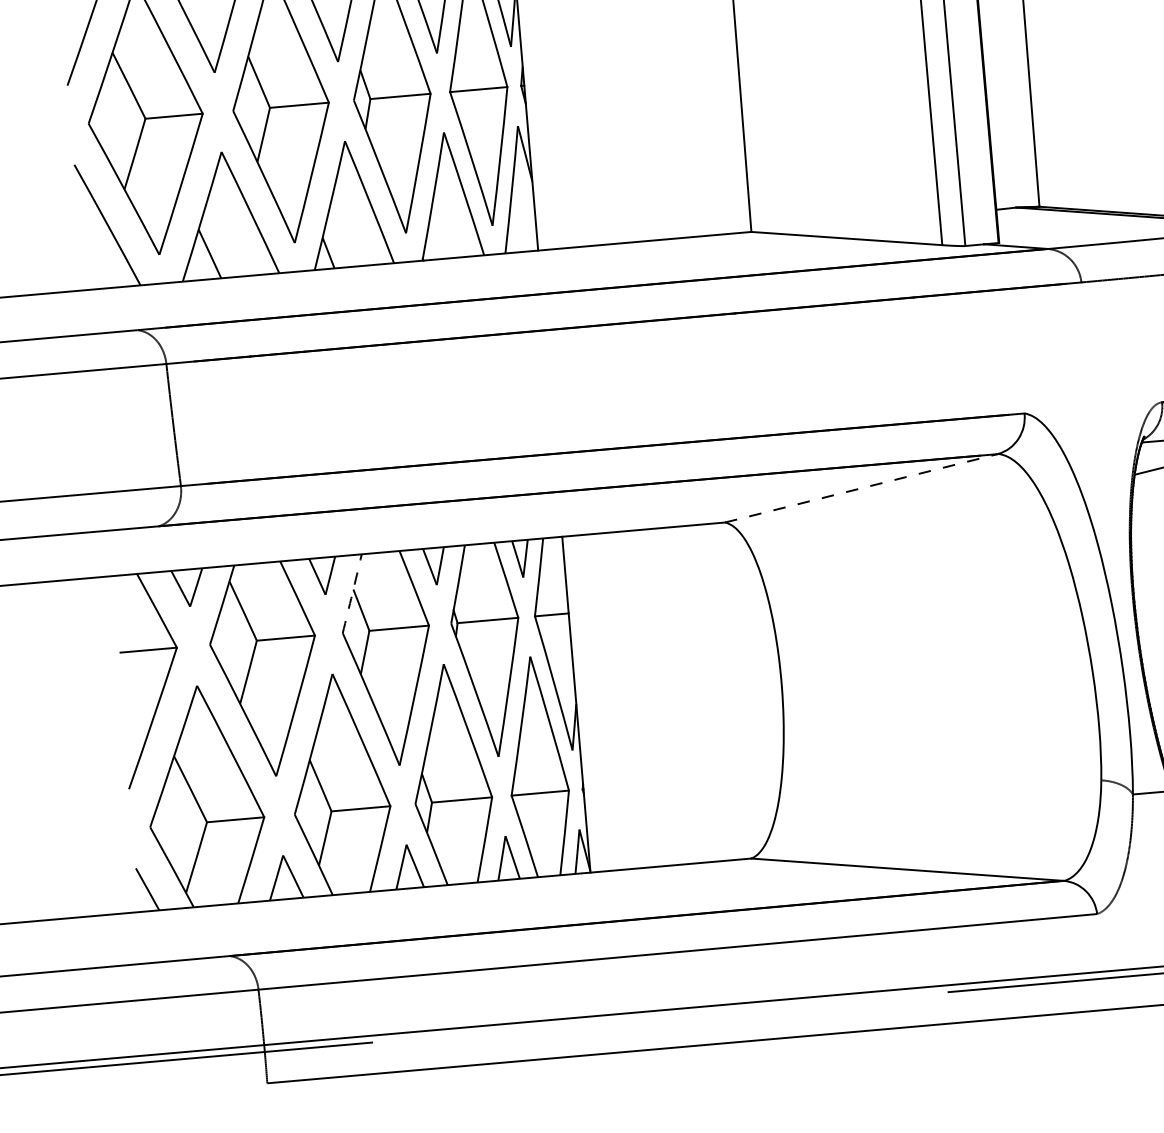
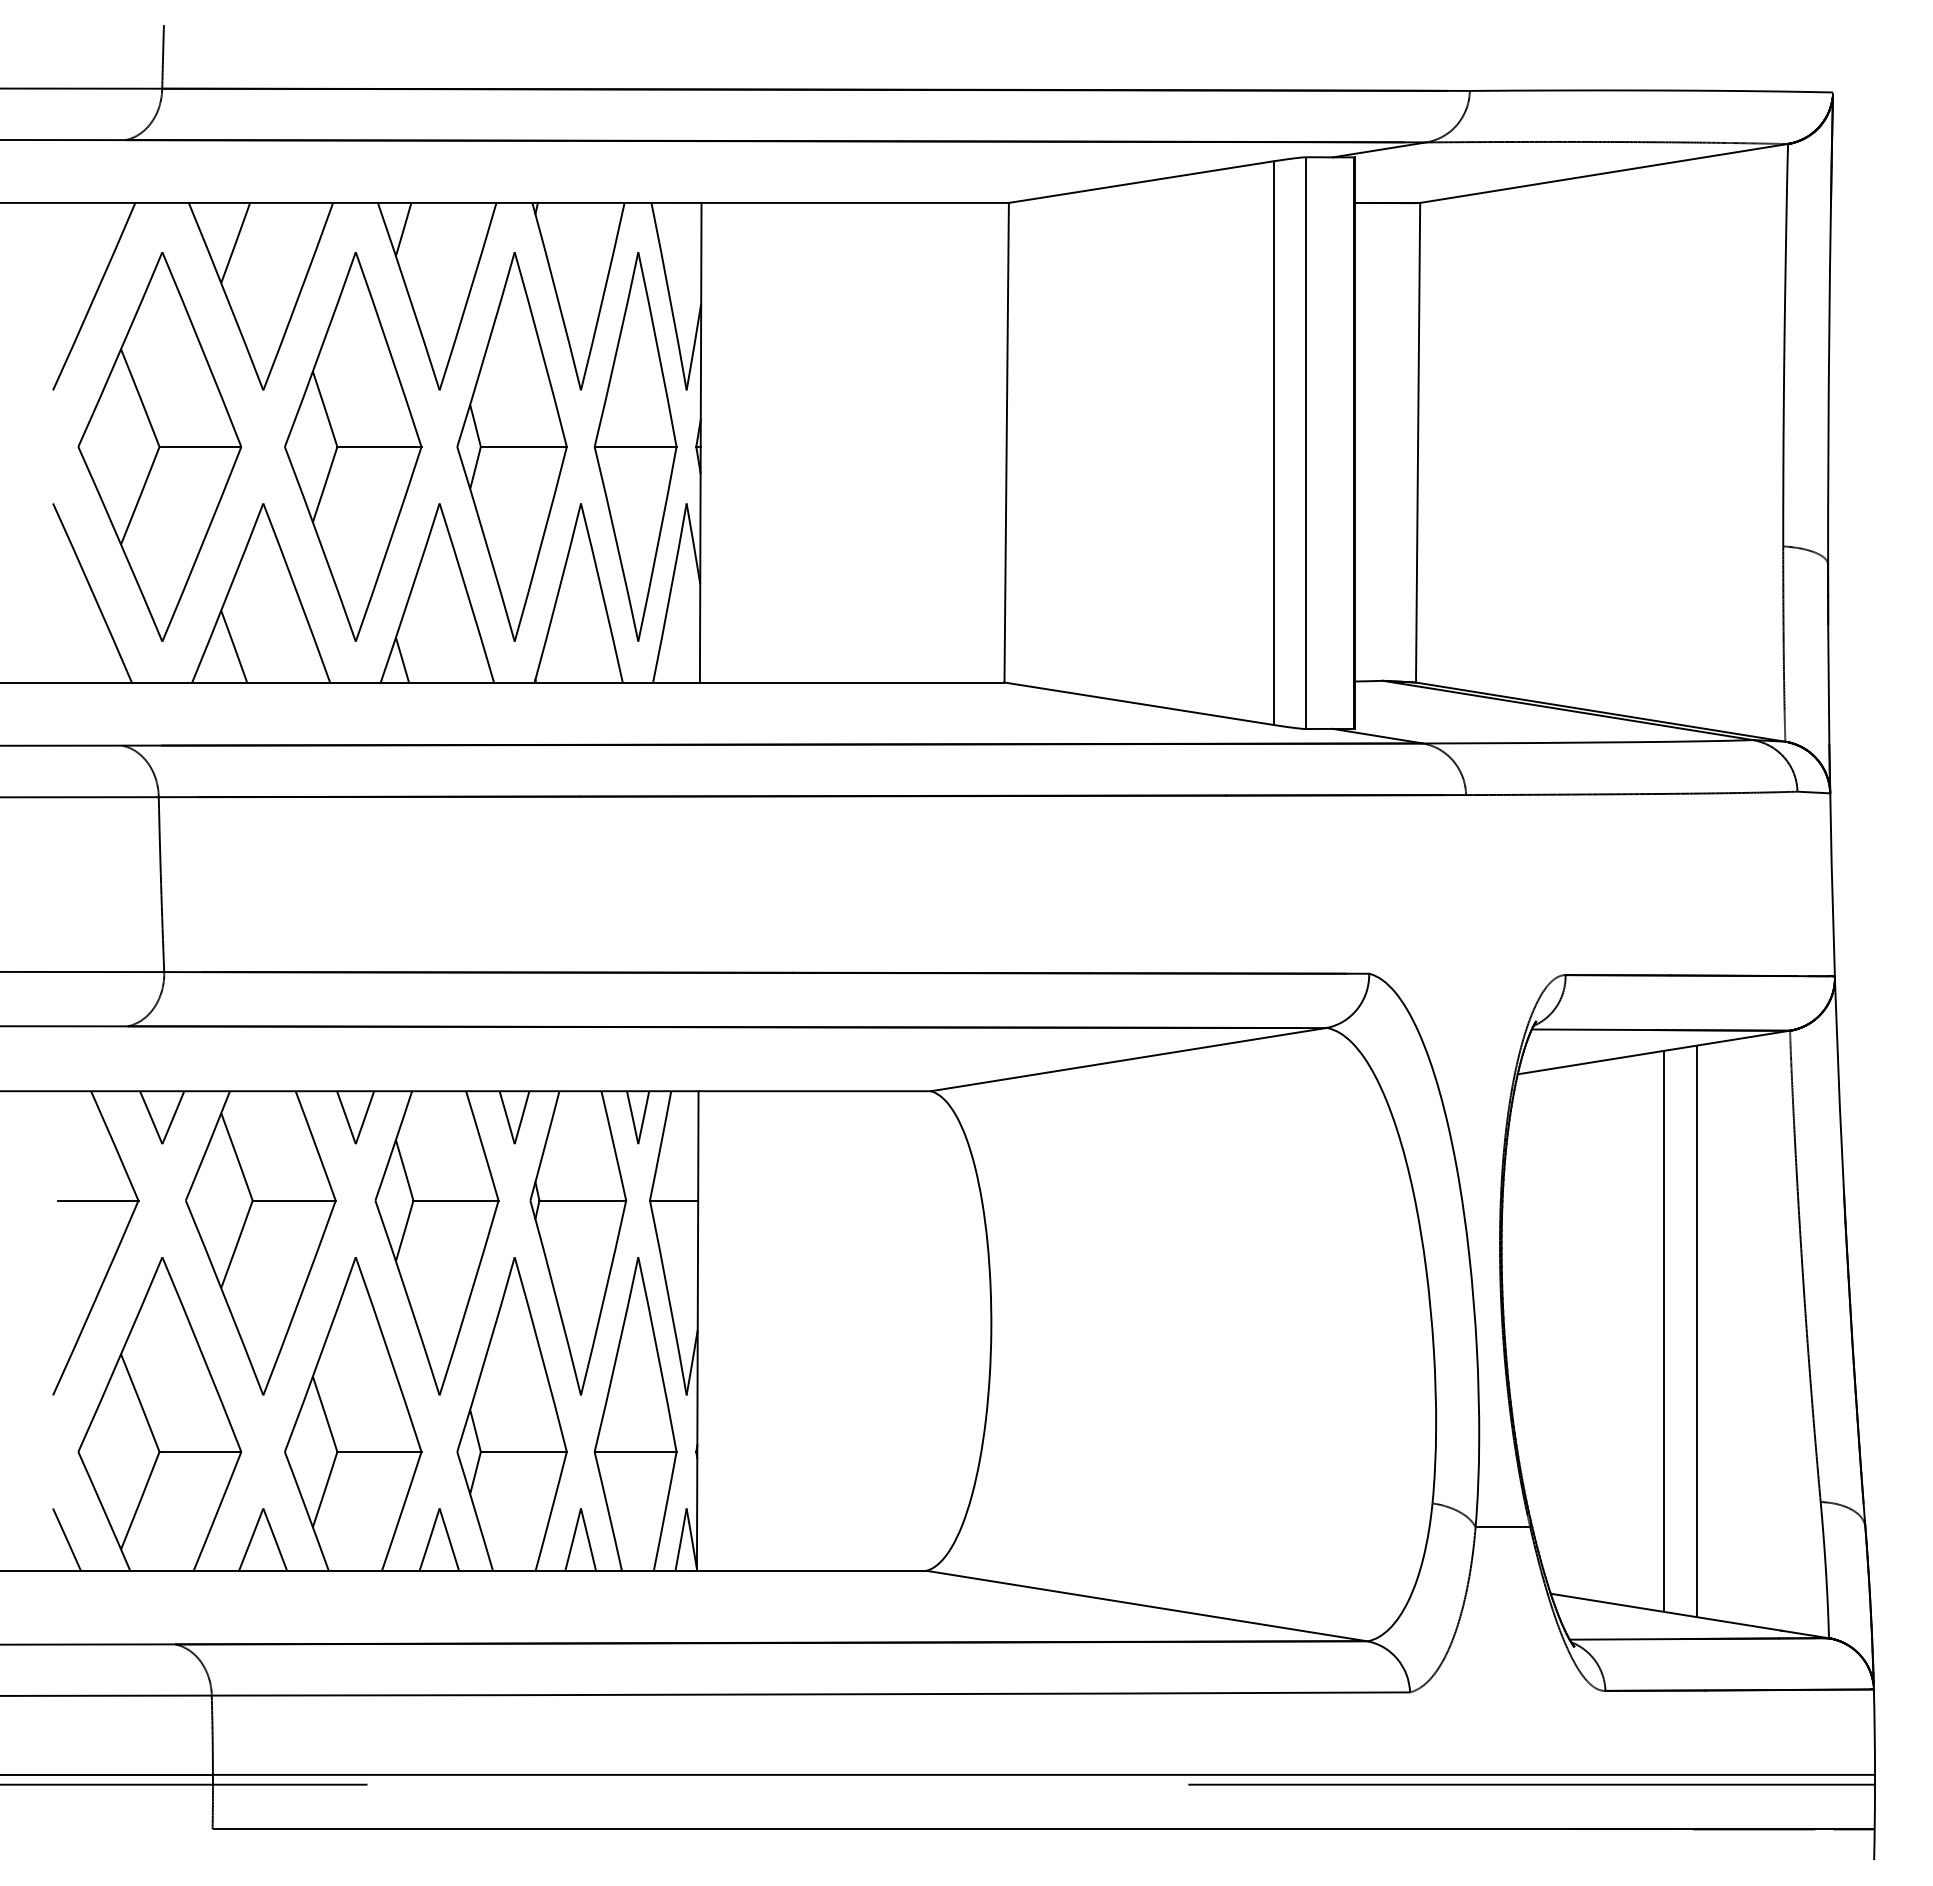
line: (861, 488) -> (1128, 1059), dashed -> solid
arc: (352, 594) -> (393, 1146), dashed -> solid

